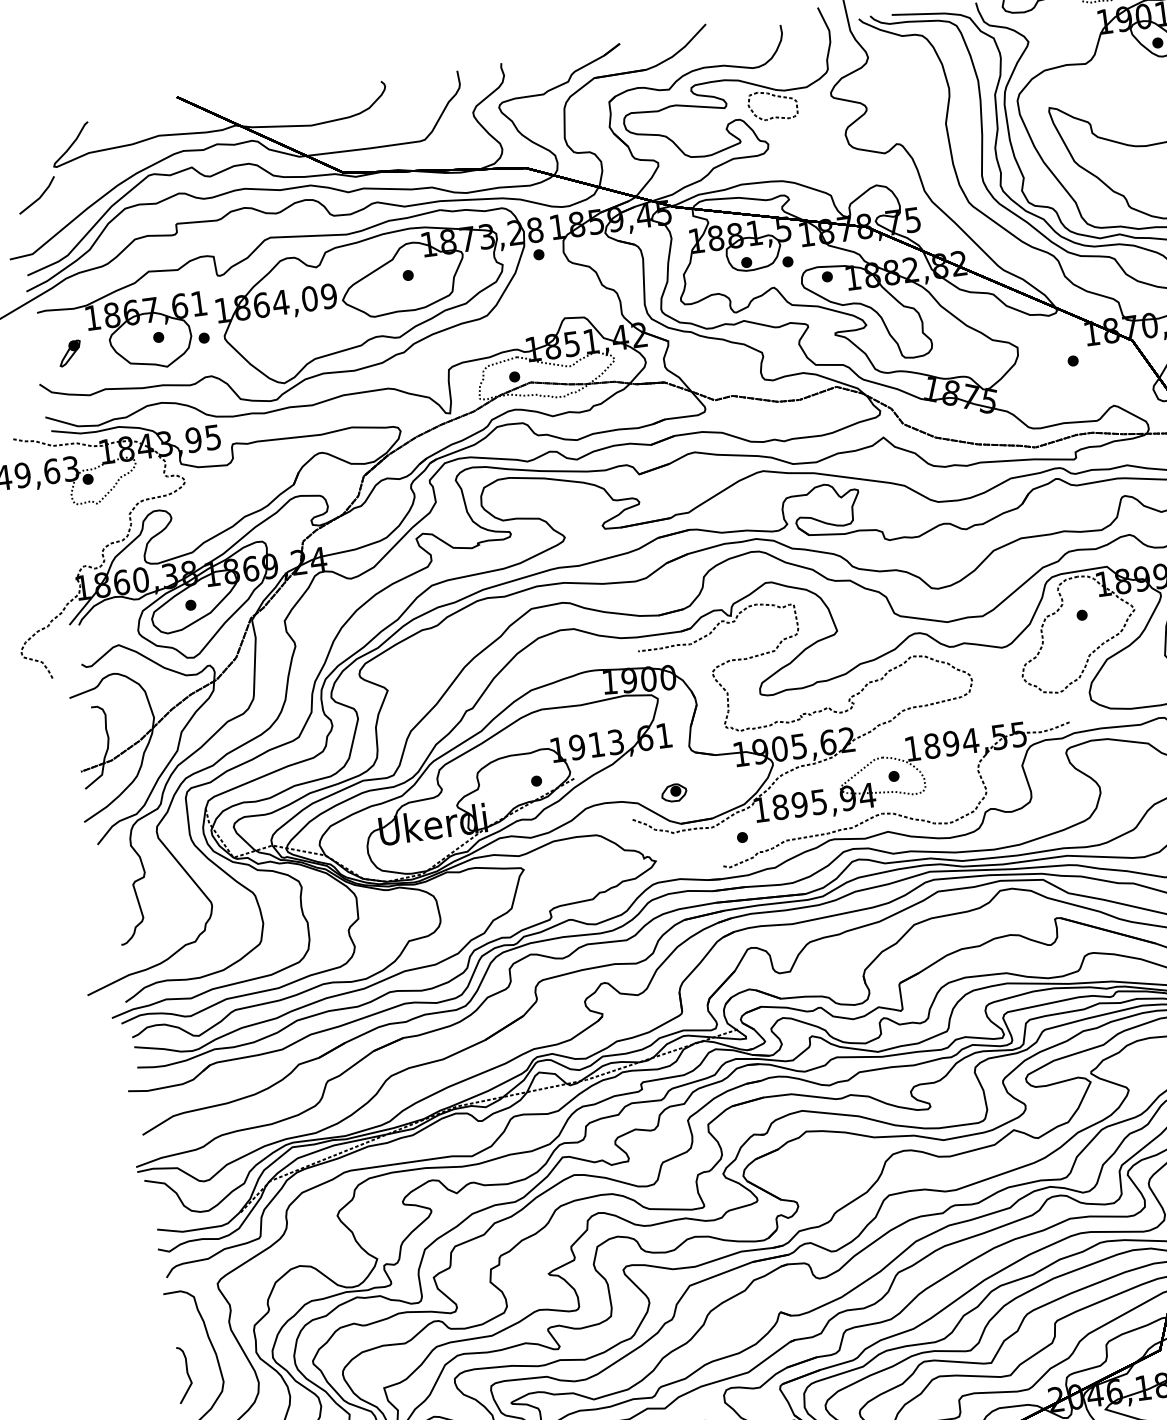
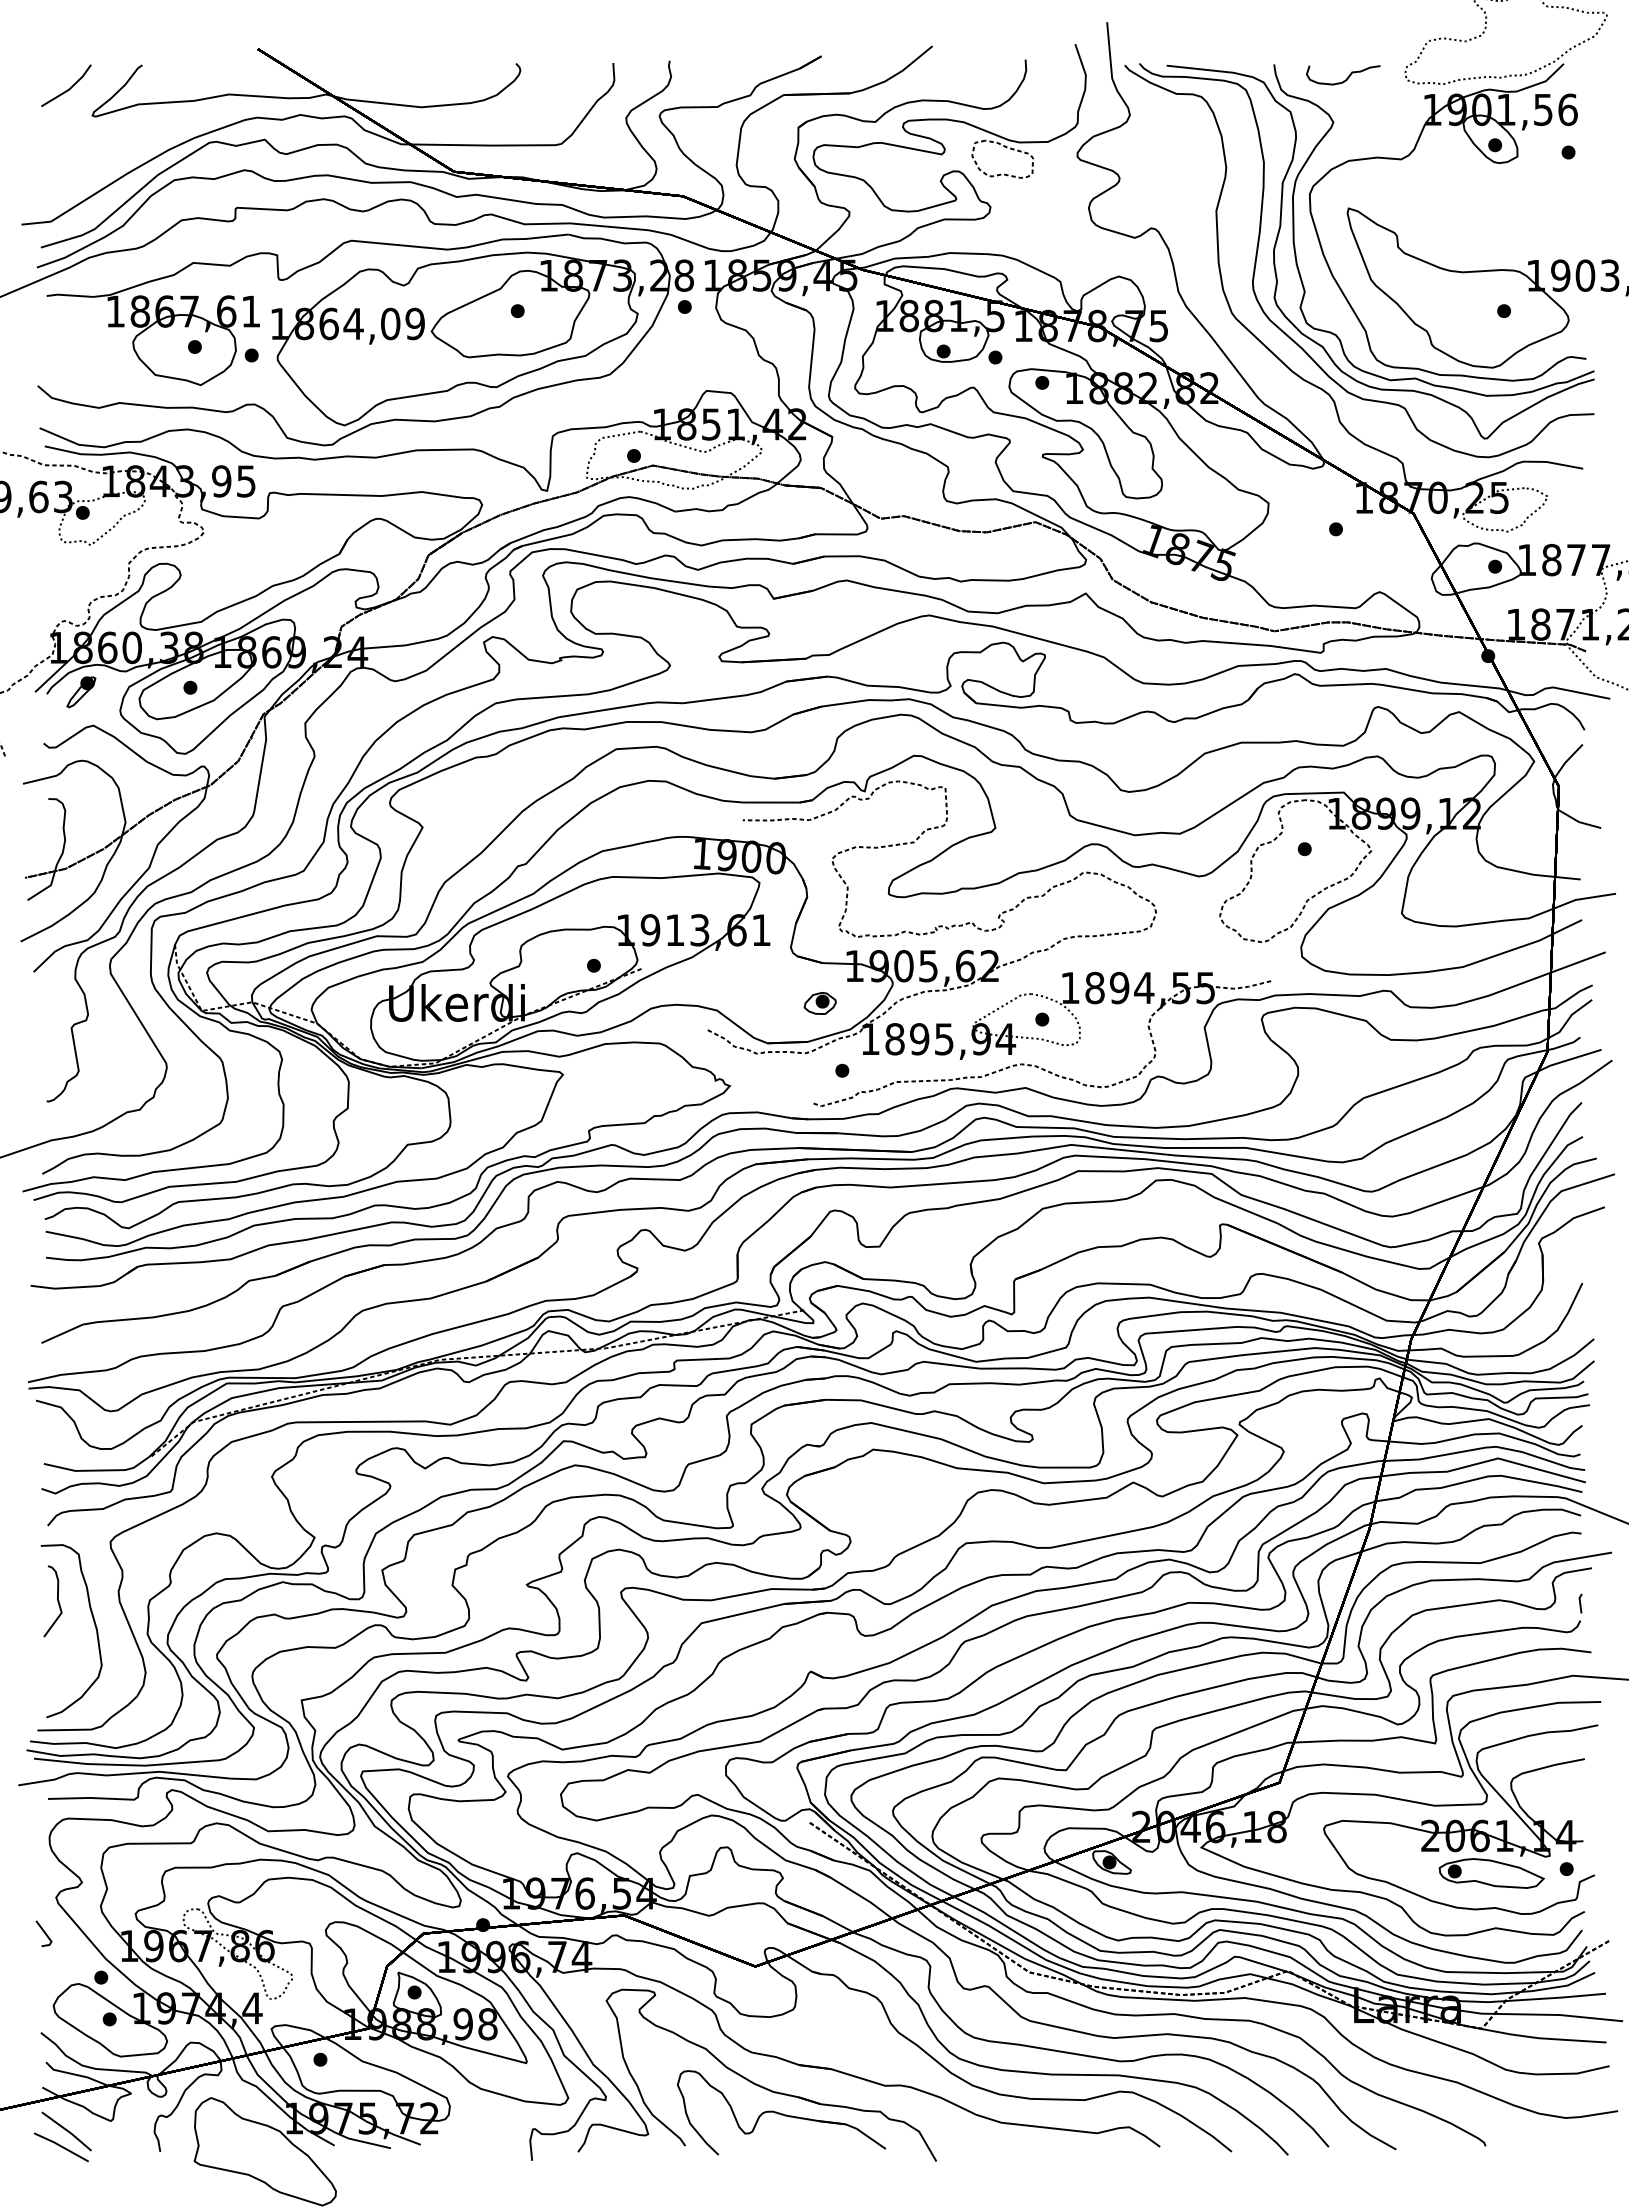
line: (38, 198) -> (67, 89), moved
part: (70, 353) -> (81, 692), moved
part: (673, 793) -> (819, 1003), moved
curve: (187, 1374) -> (57, 1601), moved

